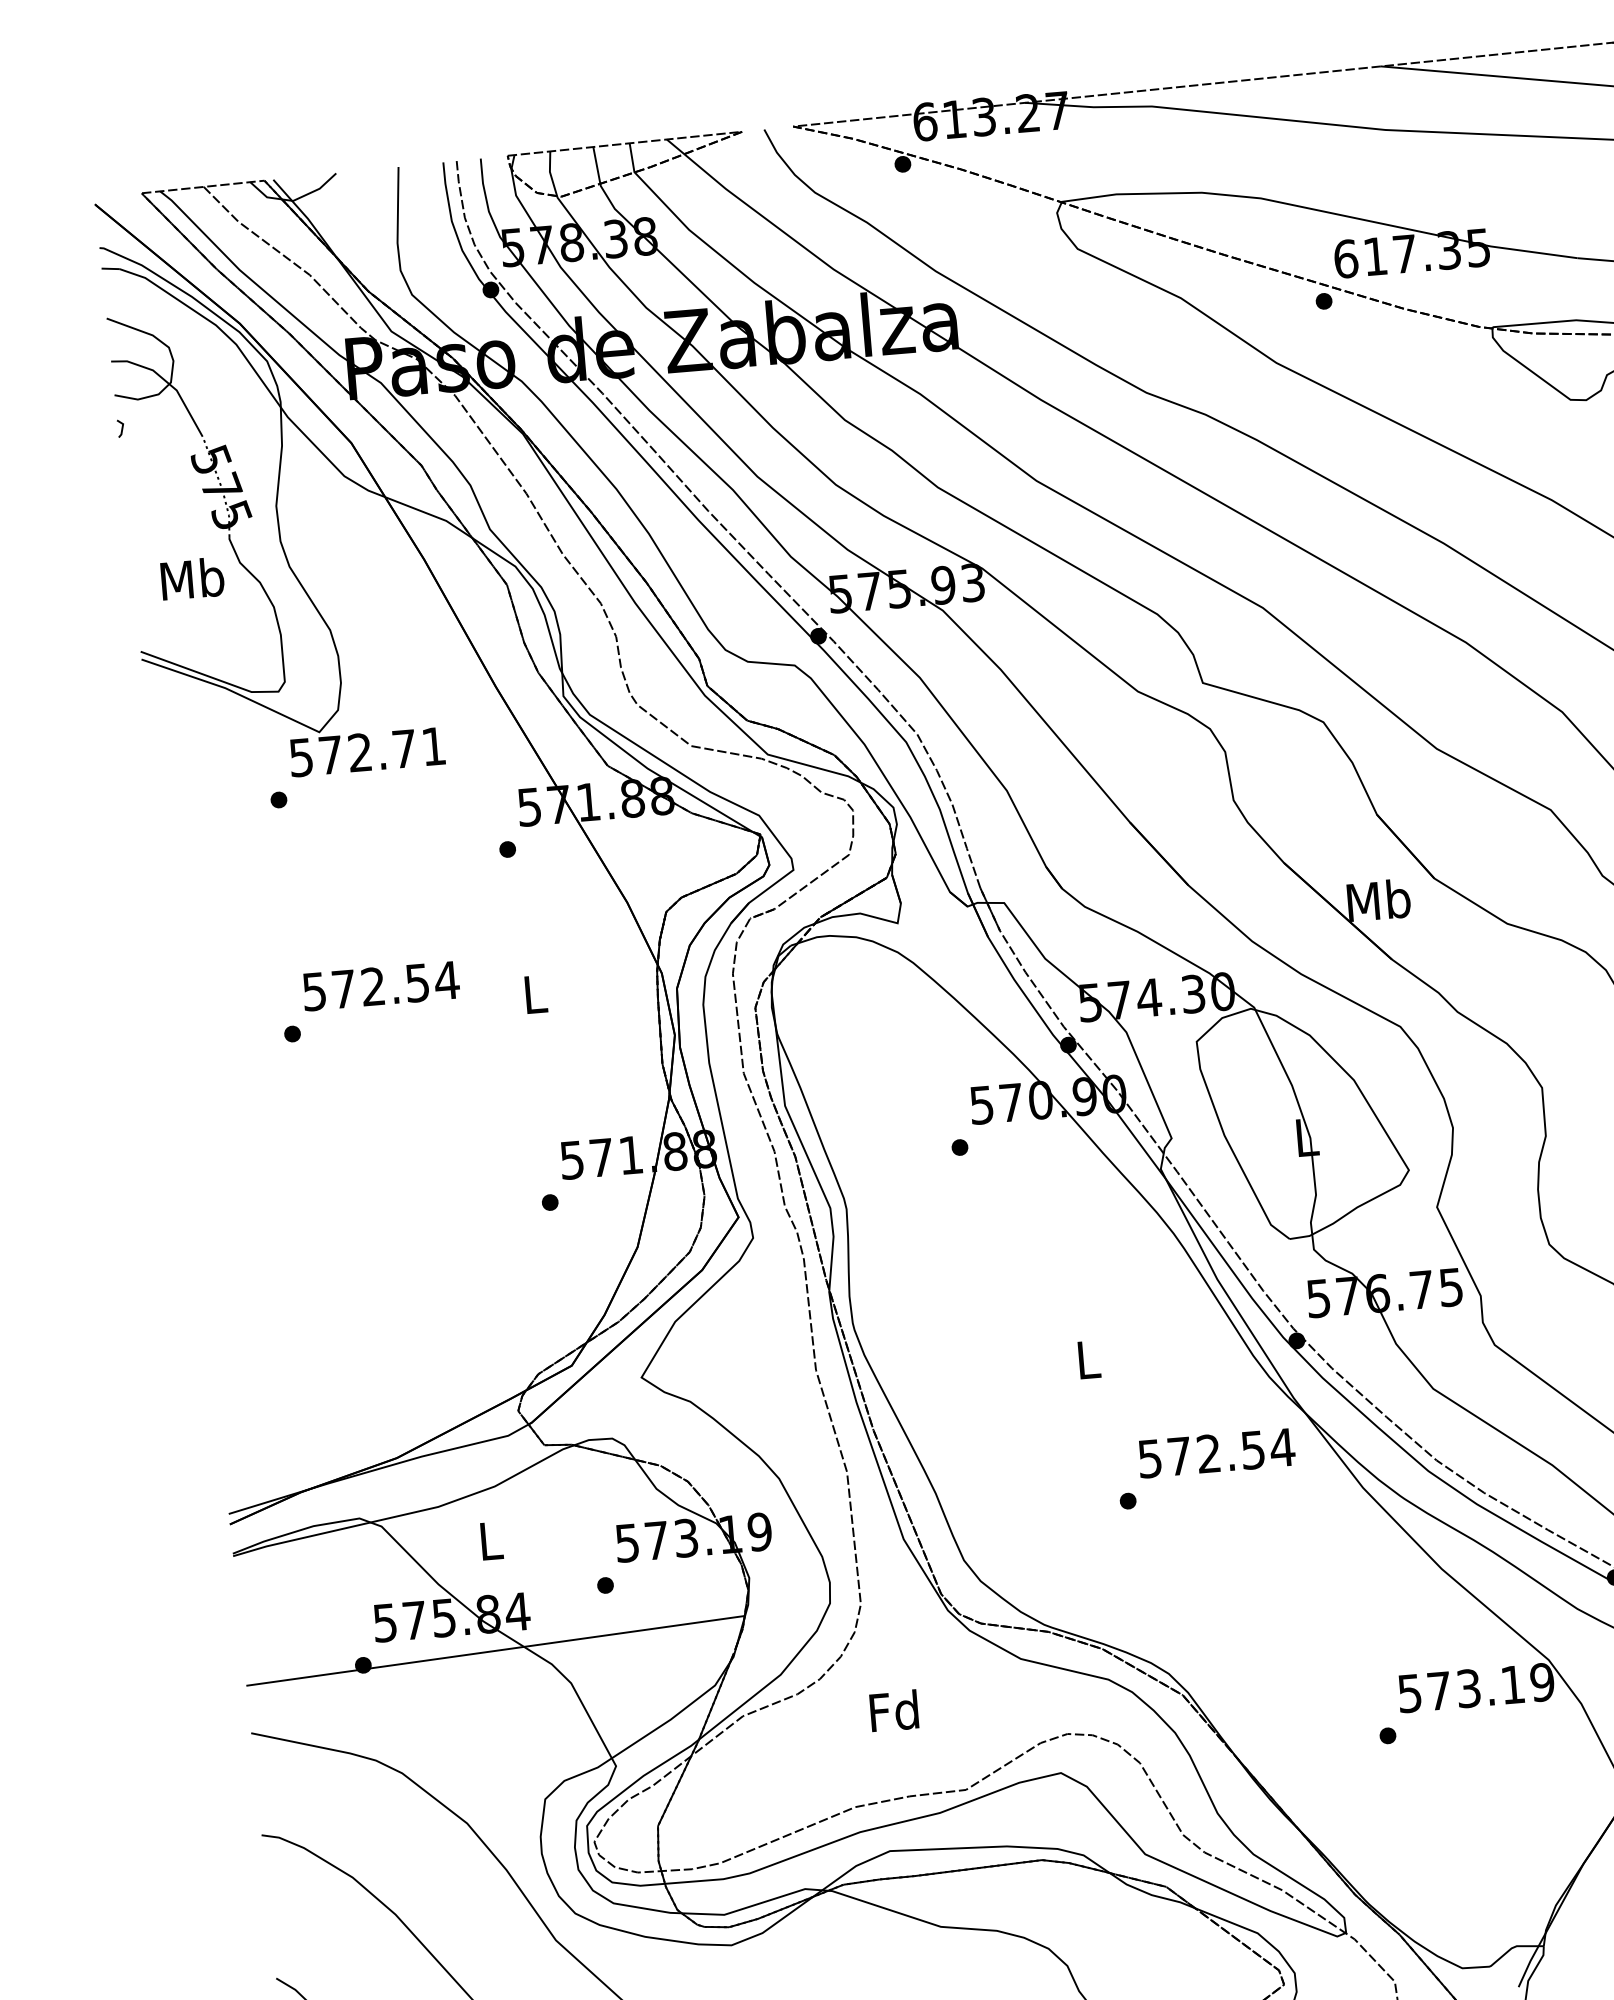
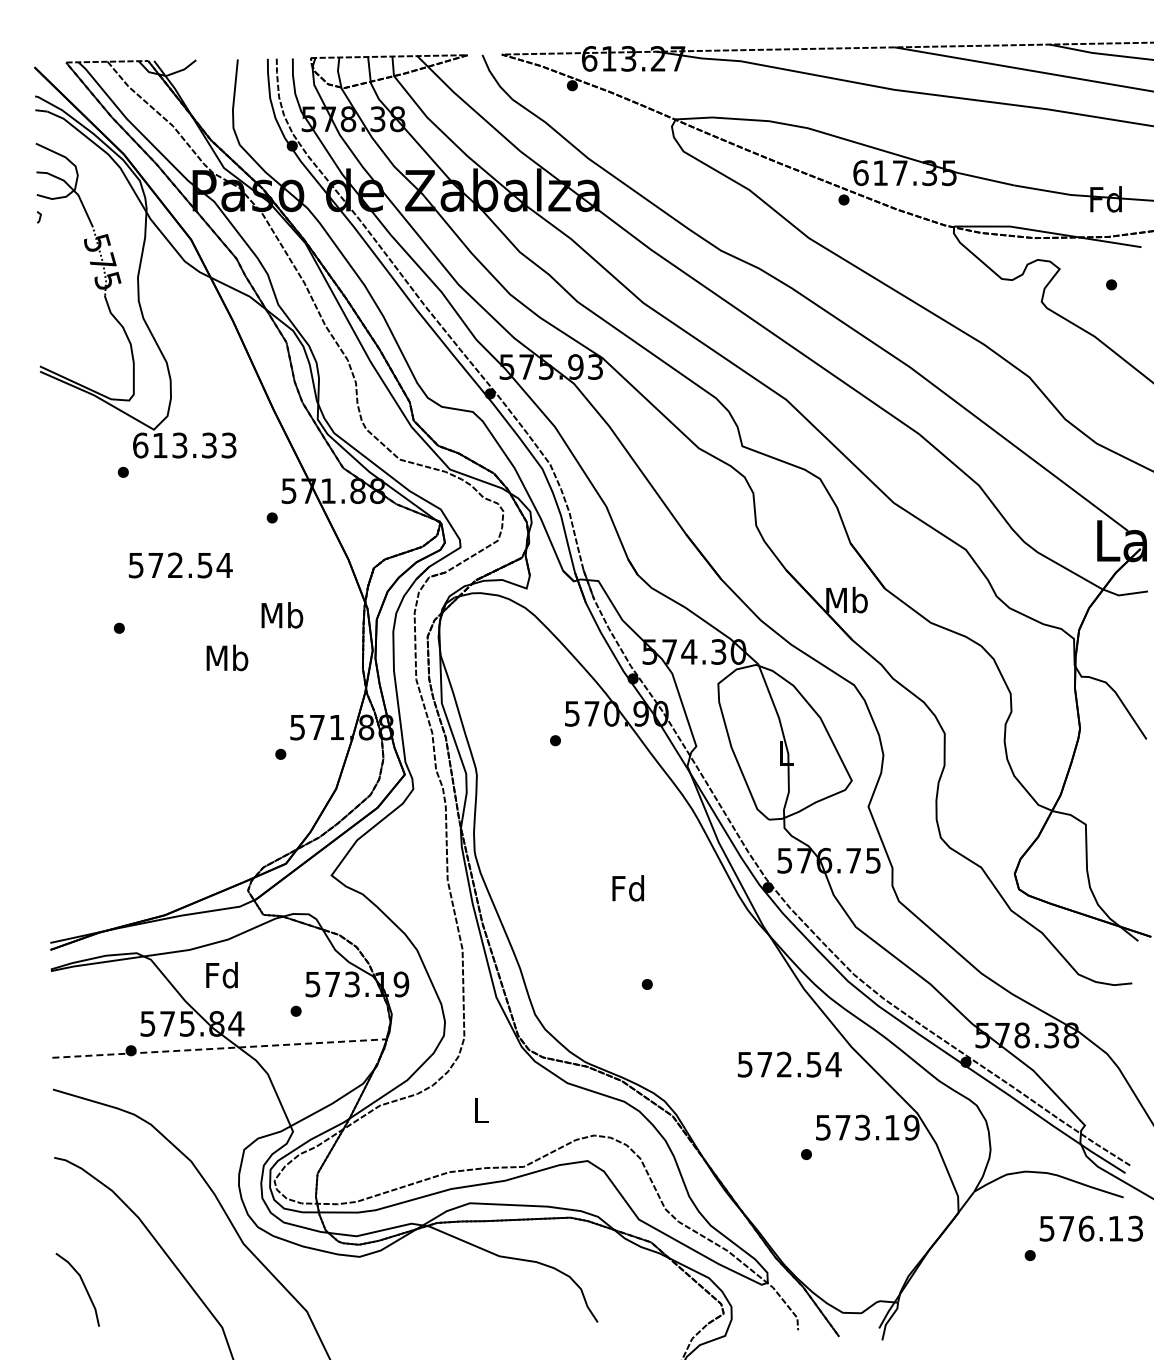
text: (192, 578) -> (227, 657), moved
text: (367, 752) -> (184, 445), 572.71 -> 613.33
text: (380, 986) -> (180, 565), moved
text: (535, 994) -> (282, 615), L -> Mb
text: (1087, 1359) -> (628, 888), L -> Fd
text: (1216, 1453) -> (789, 1064), moved
text: (489, 1541) -> (221, 975), L -> Fd
line: (496, 1650) -> (220, 1048), solid -> dashed
text: (894, 1710) -> (480, 1110), Fd -> L

